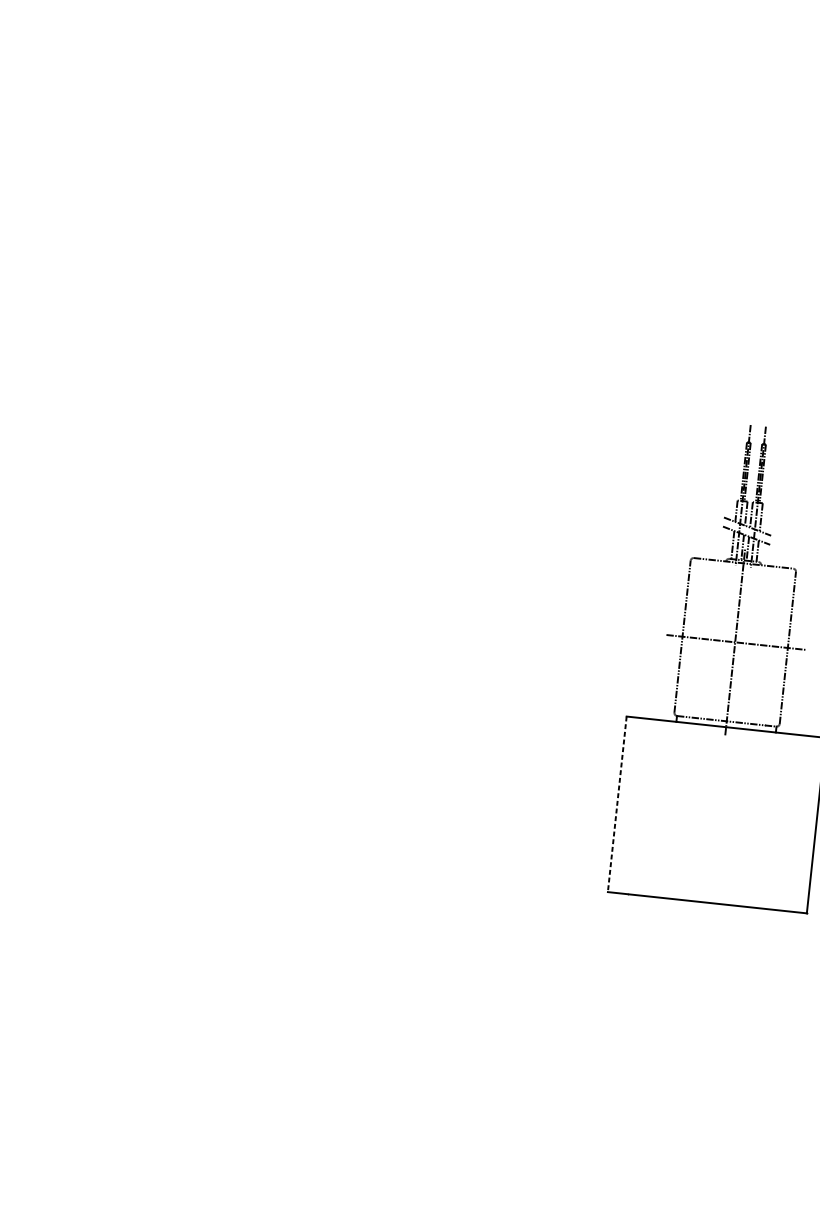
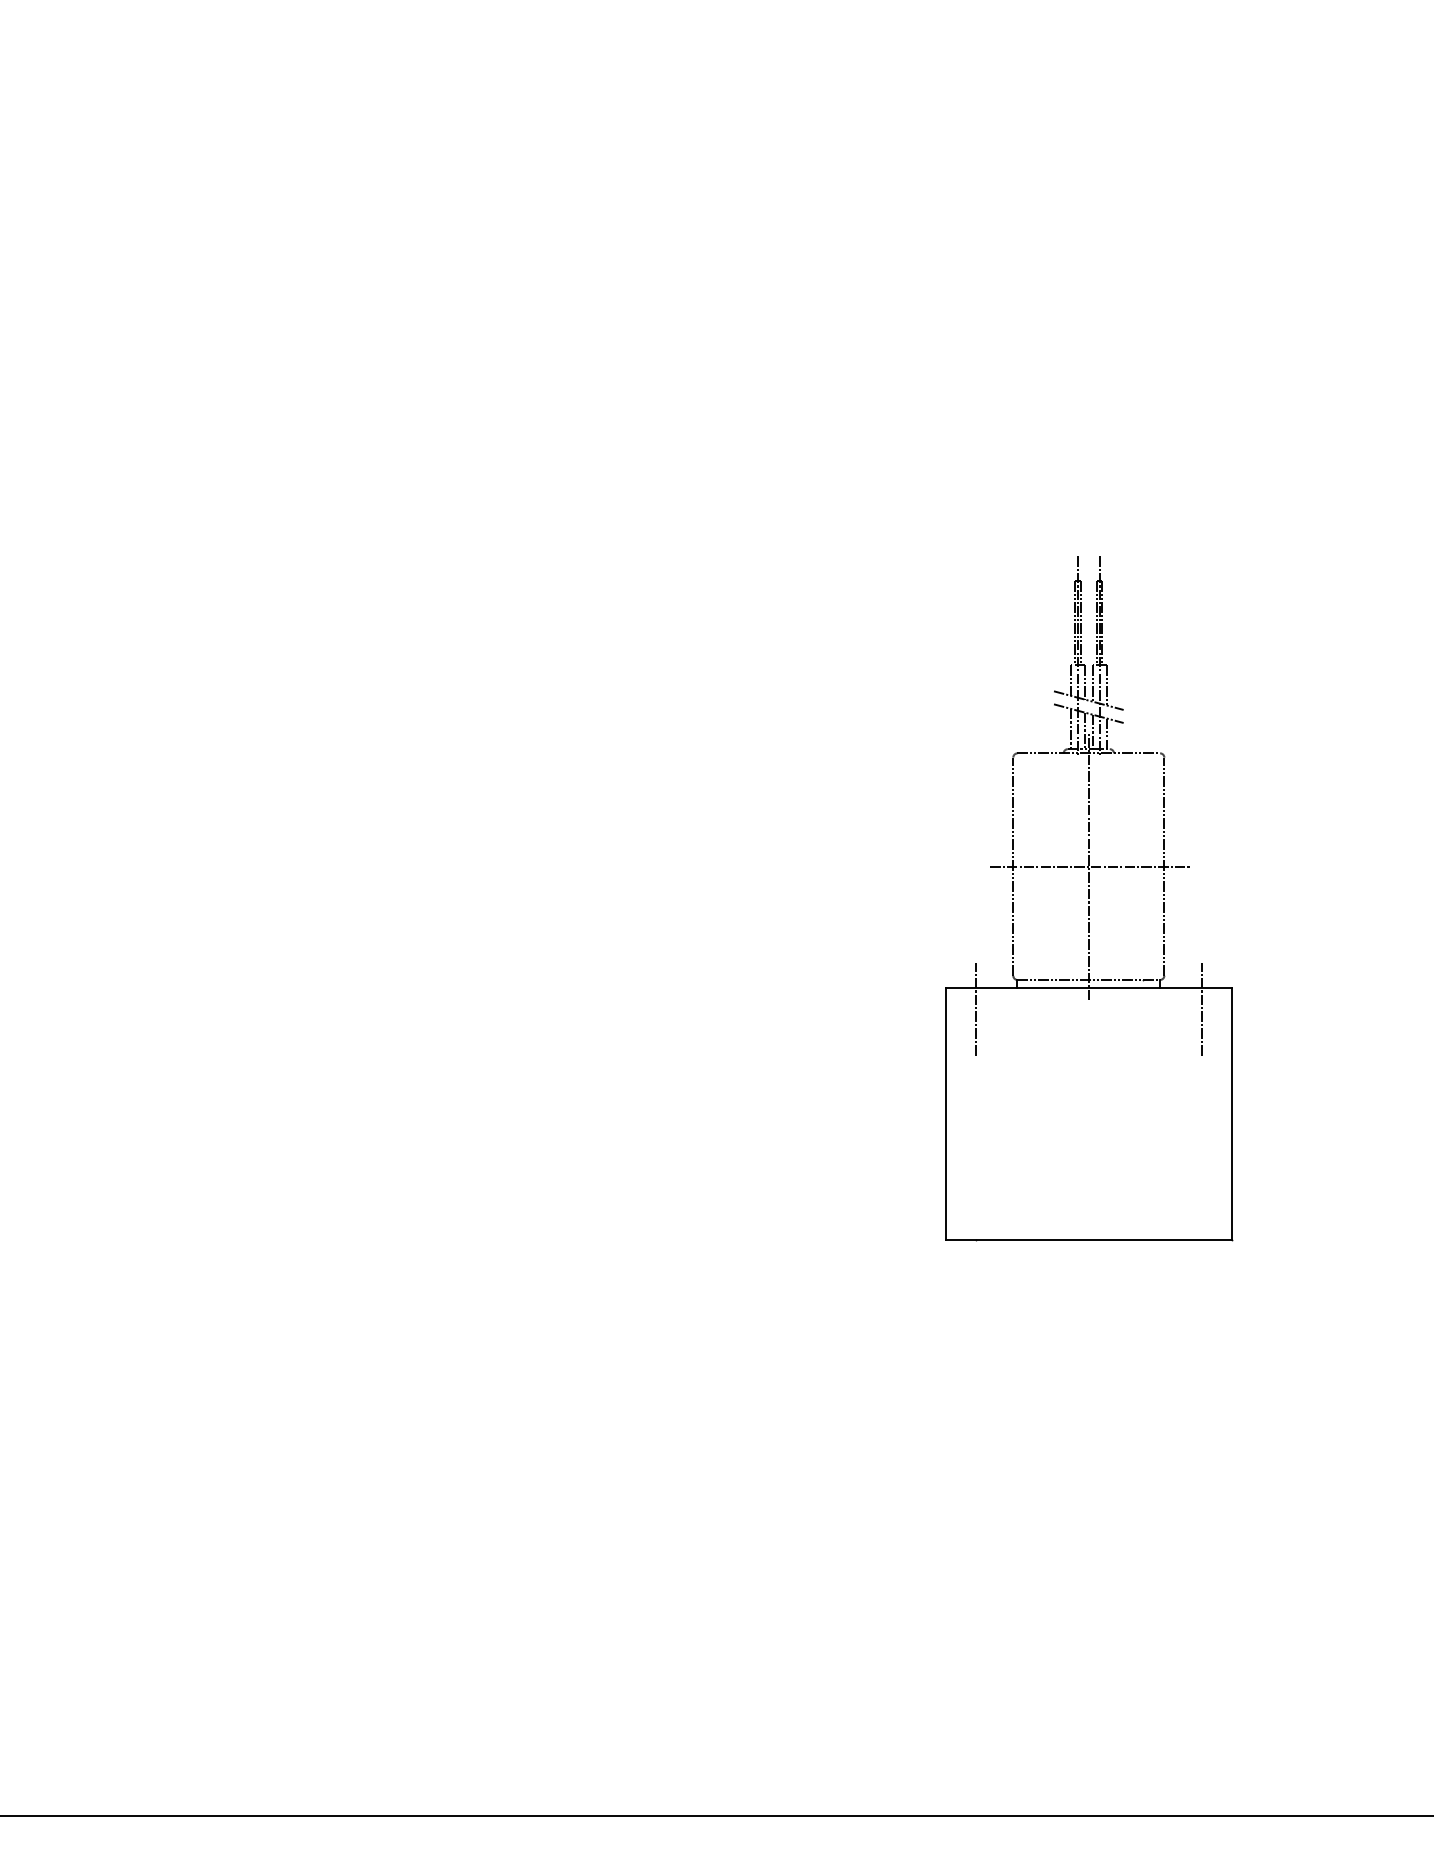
line: (645, 733) -> (975, 1009), added
line: (803, 750) -> (1202, 1009), added
line: (617, 804) -> (946, 1114), dashed -> solid

